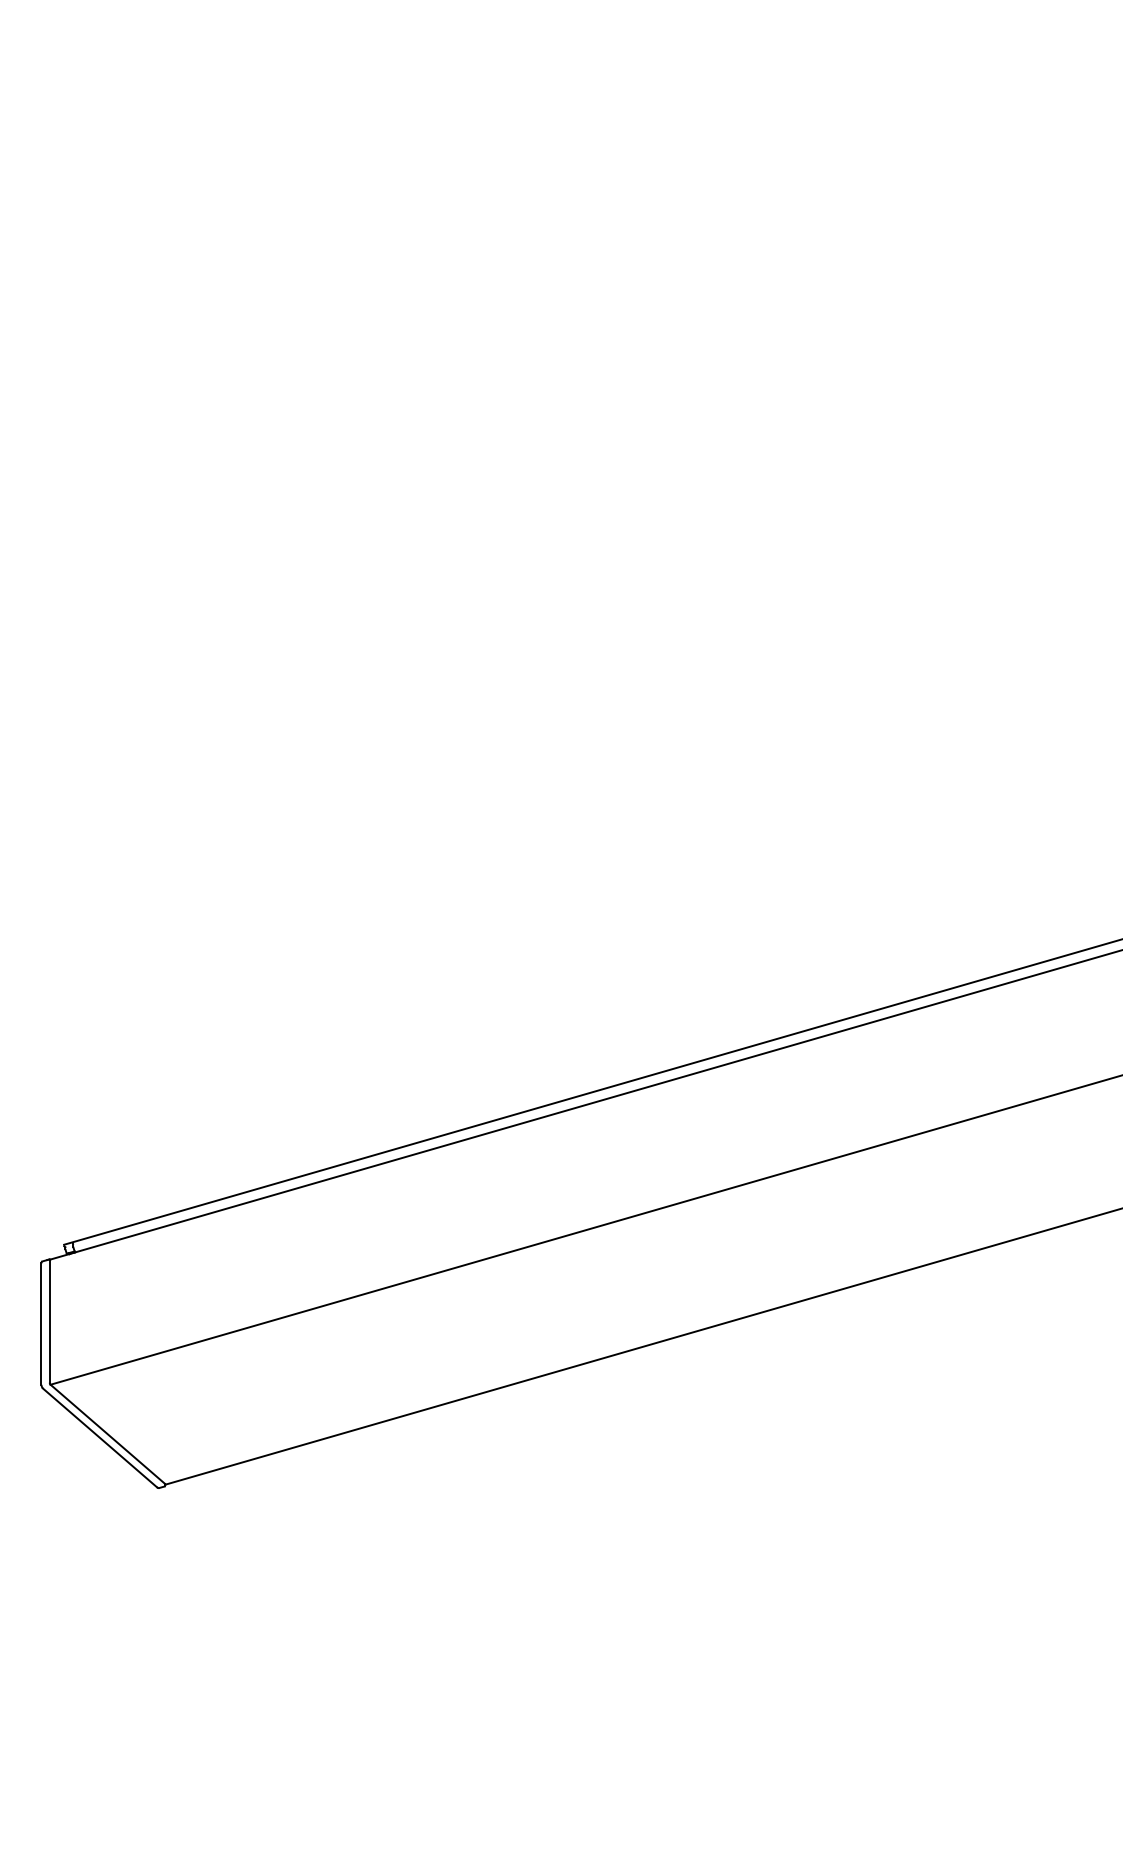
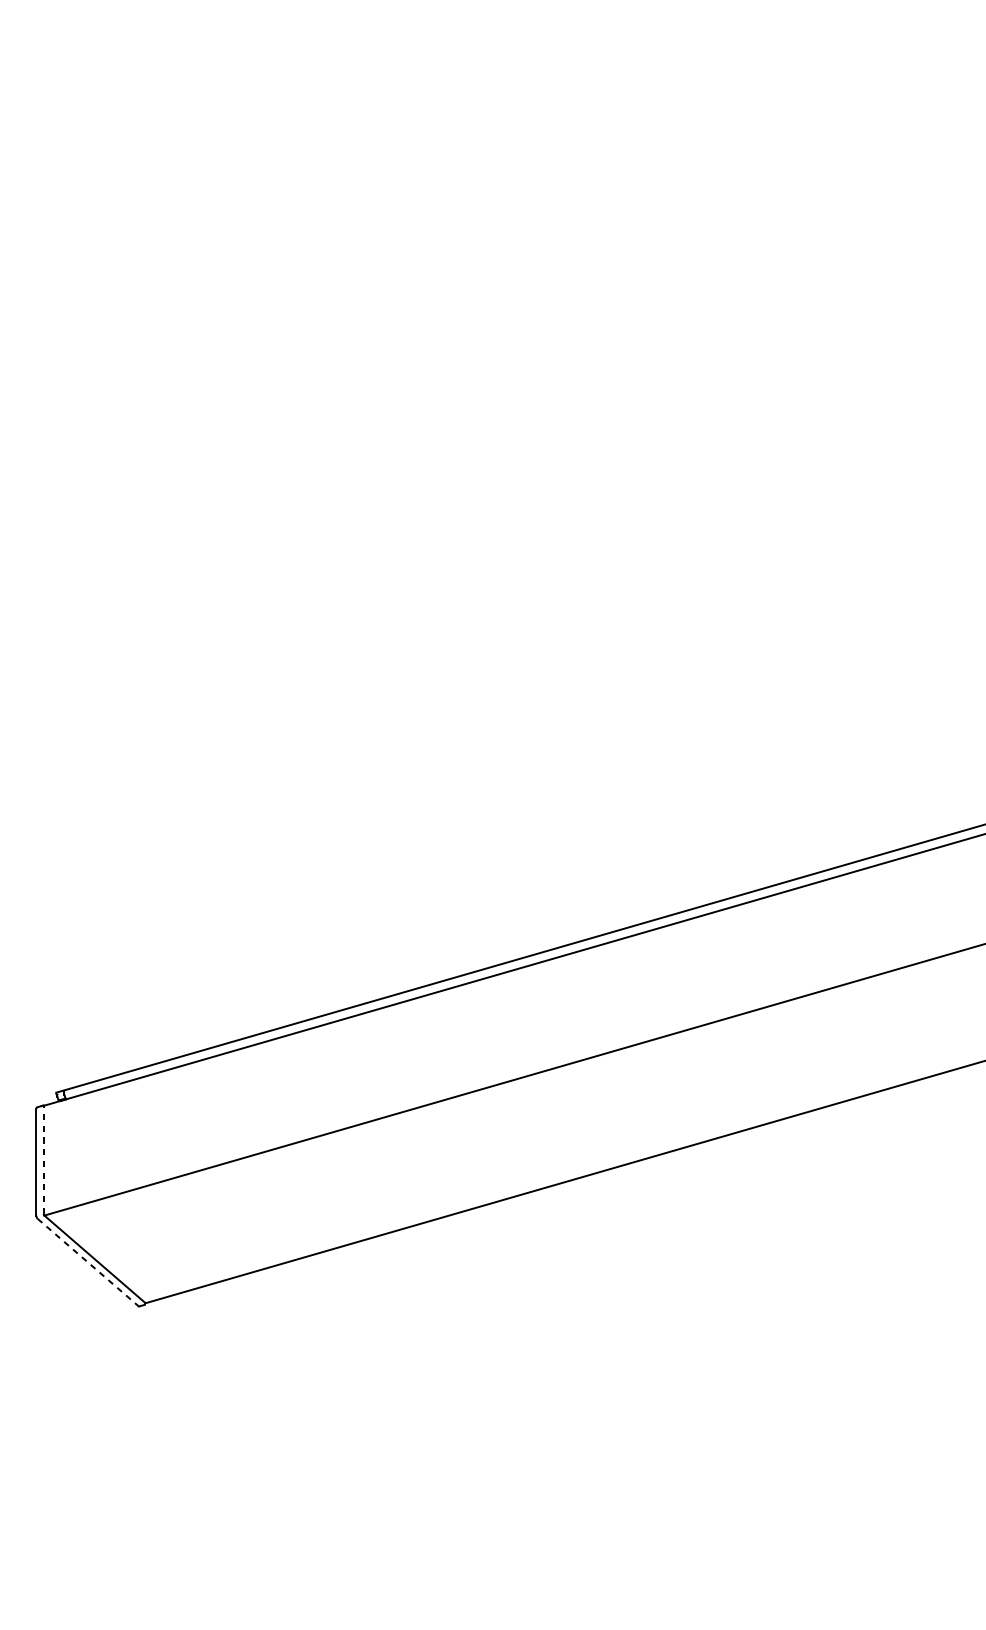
line: (49, 1321) -> (43, 1160), solid -> dashed
line: (100, 1437) -> (88, 1261), solid -> dashed

